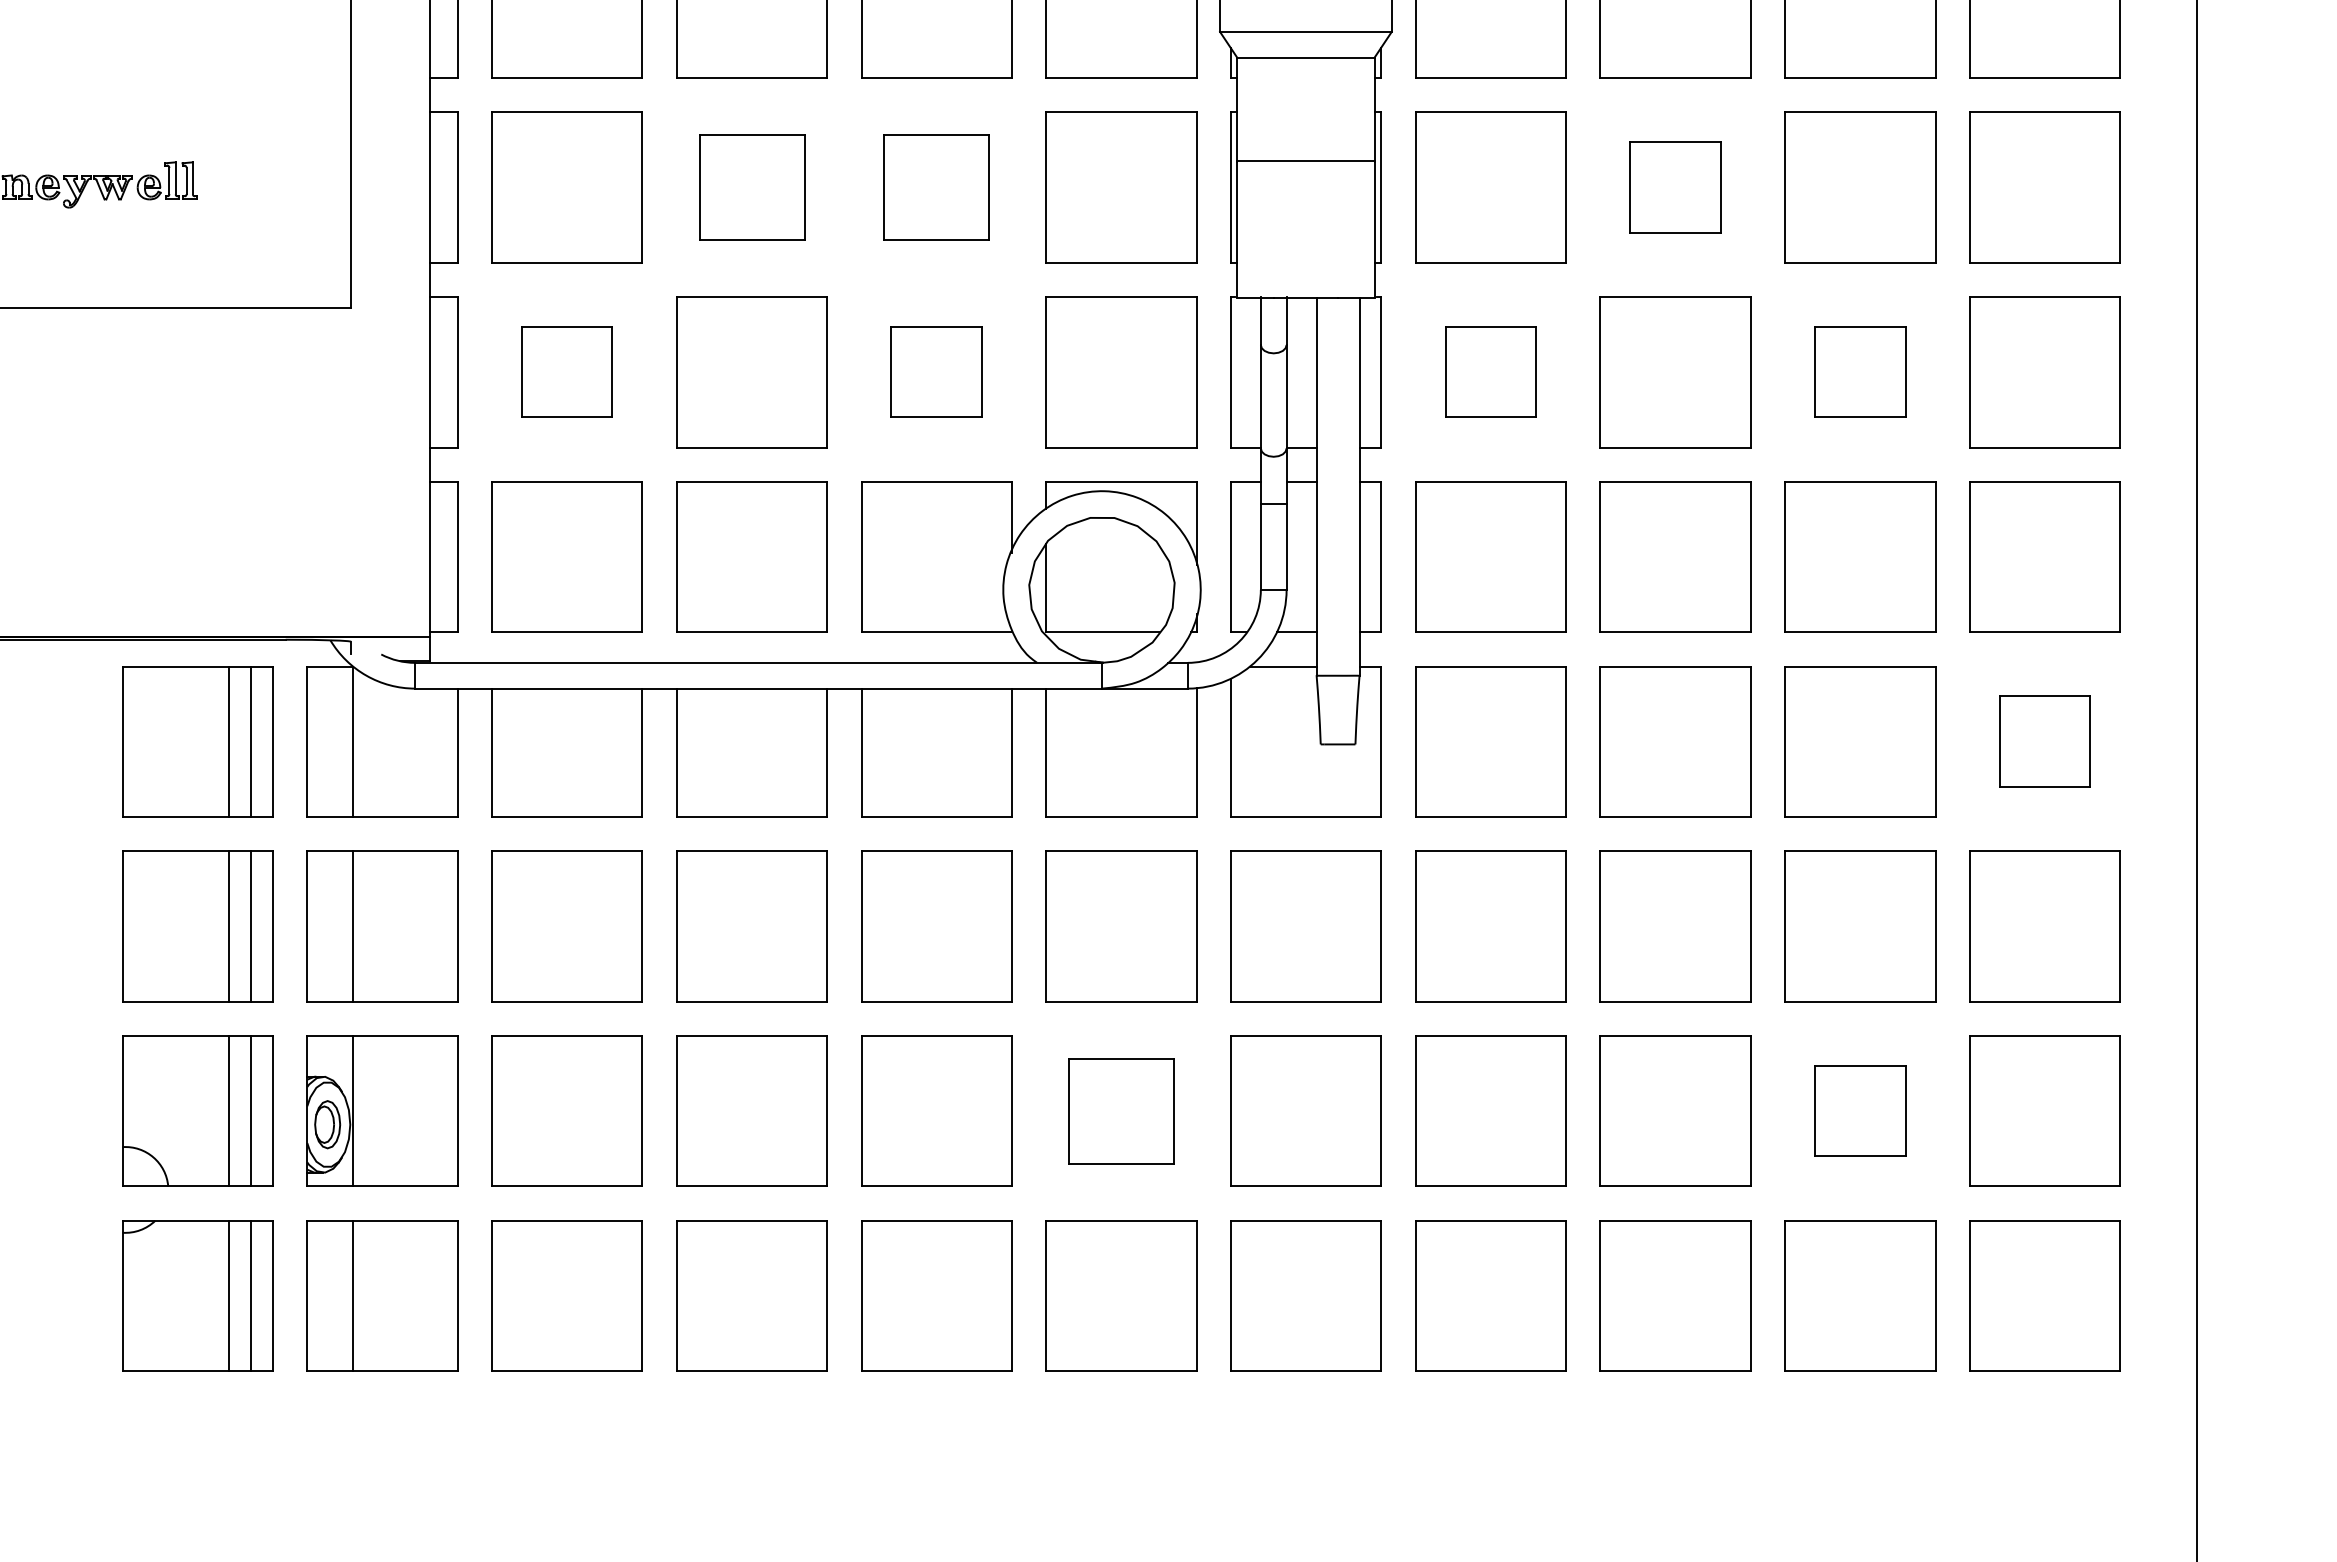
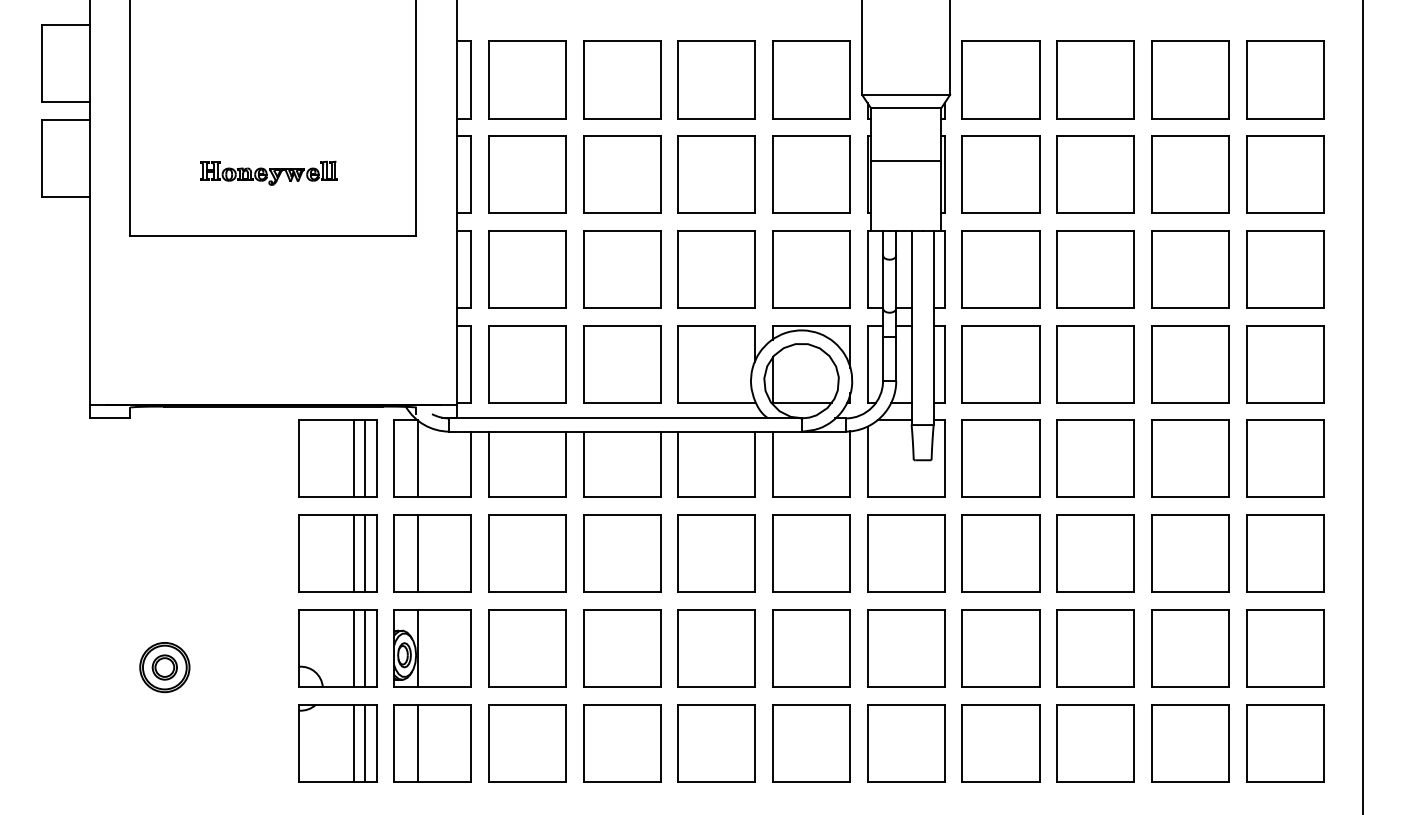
part: (752, 187) -> (622, 174), size x1.43
part: (936, 187) -> (716, 174), size x1.43
part: (1675, 187) -> (1095, 174), size x1.67
part: (567, 372) -> (527, 269), size x1.67
part: (936, 372) -> (716, 269), size x1.67
part: (1489, 372) -> (1000, 269), size x1.67
part: (1860, 372) -> (1190, 269), size x1.67
part: (2045, 740) -> (1285, 458), size x1.67
part: (1121, 1111) -> (811, 648), size x1.43
part: (1860, 1111) -> (1190, 648), size x1.67

